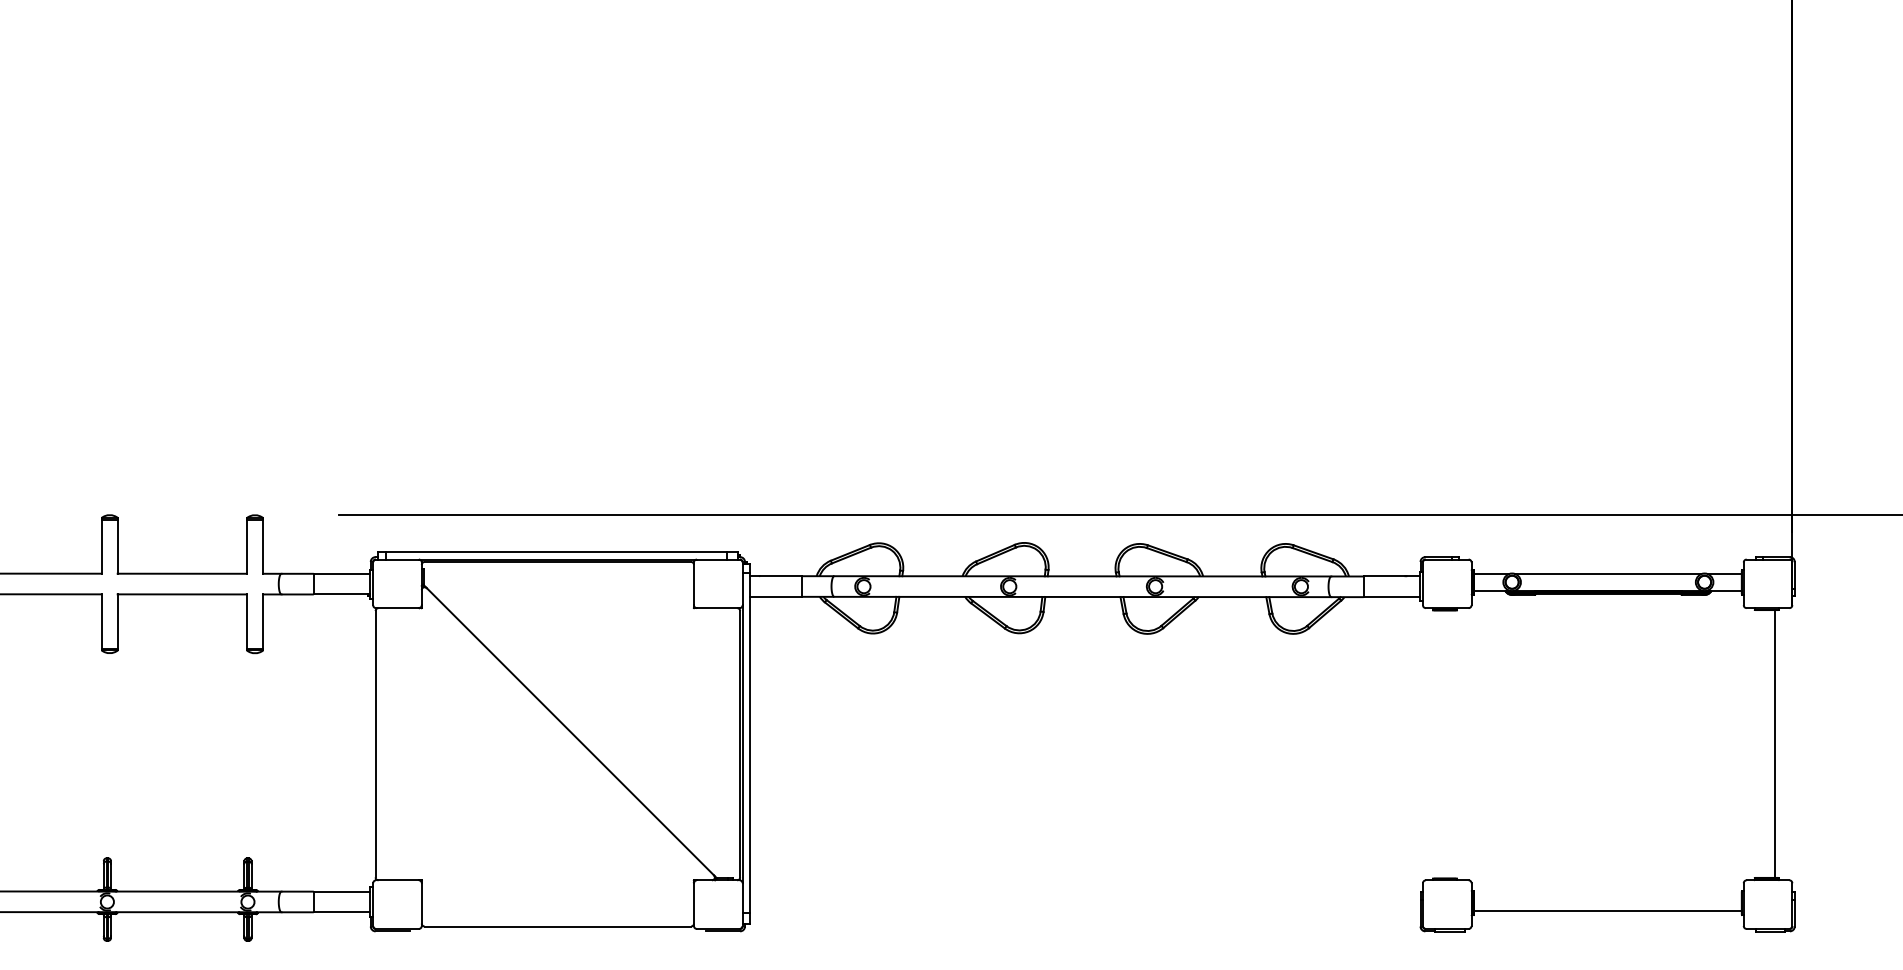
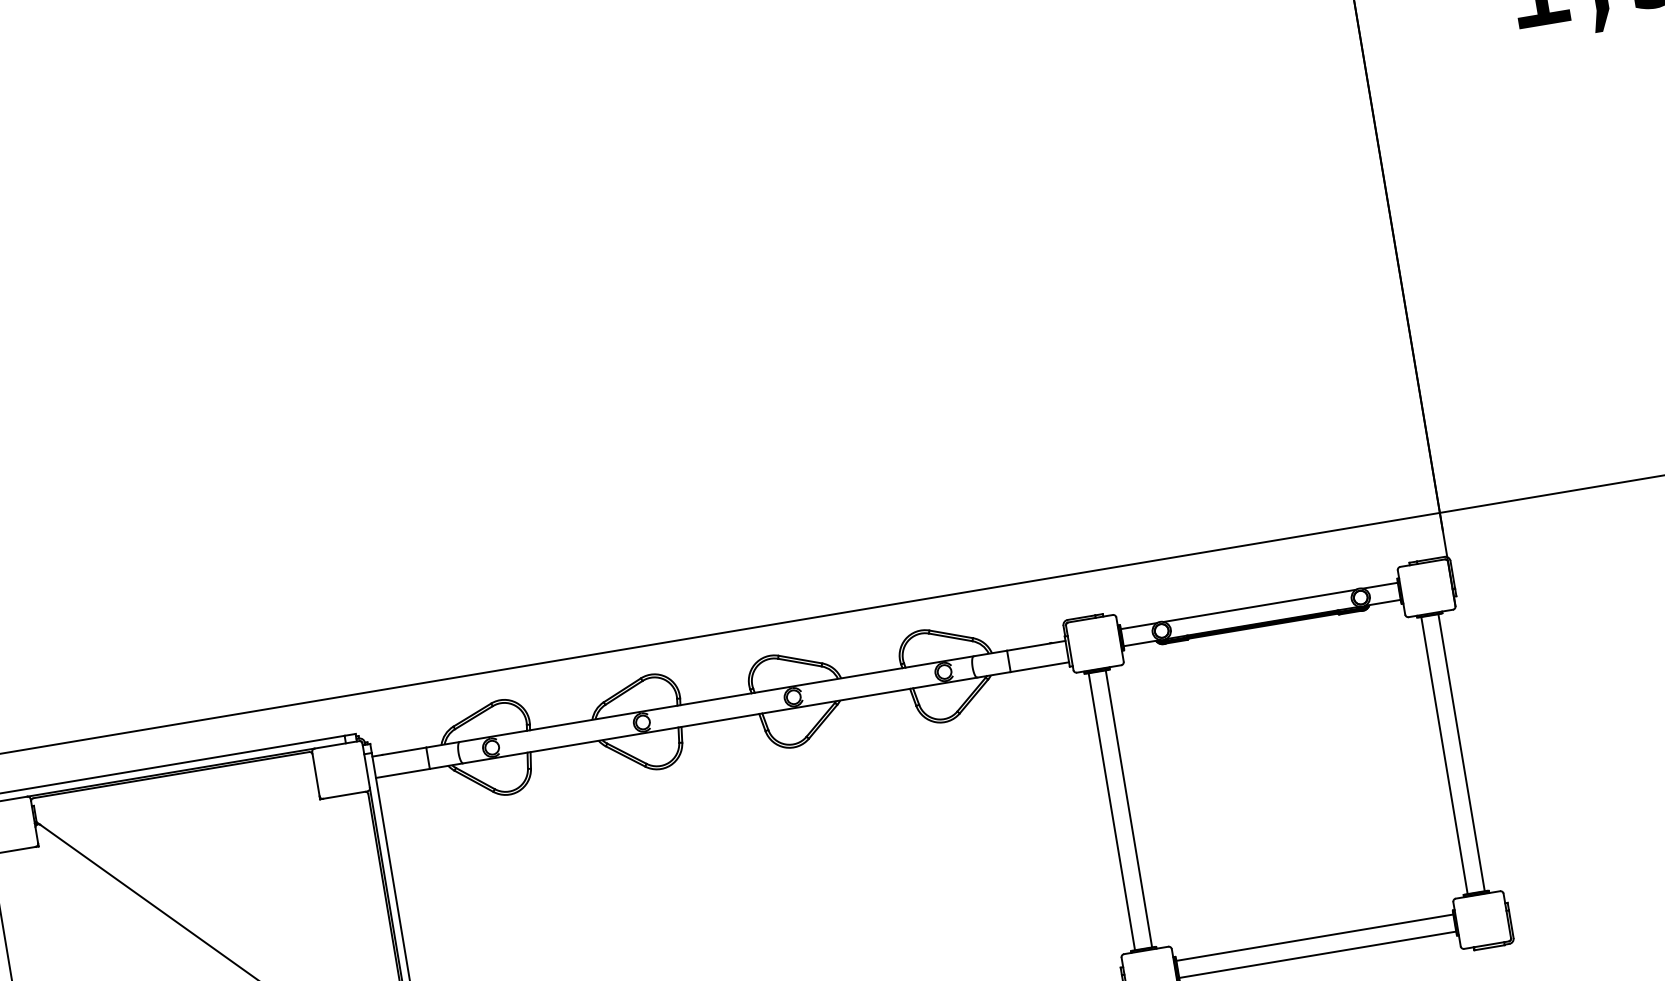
line: (1758, 743) -> (1444, 755), added
line: (1436, 744) -> (1111, 811), added
line: (1453, 744) -> (1129, 808), added
line: (1607, 894) -> (1314, 937), added

